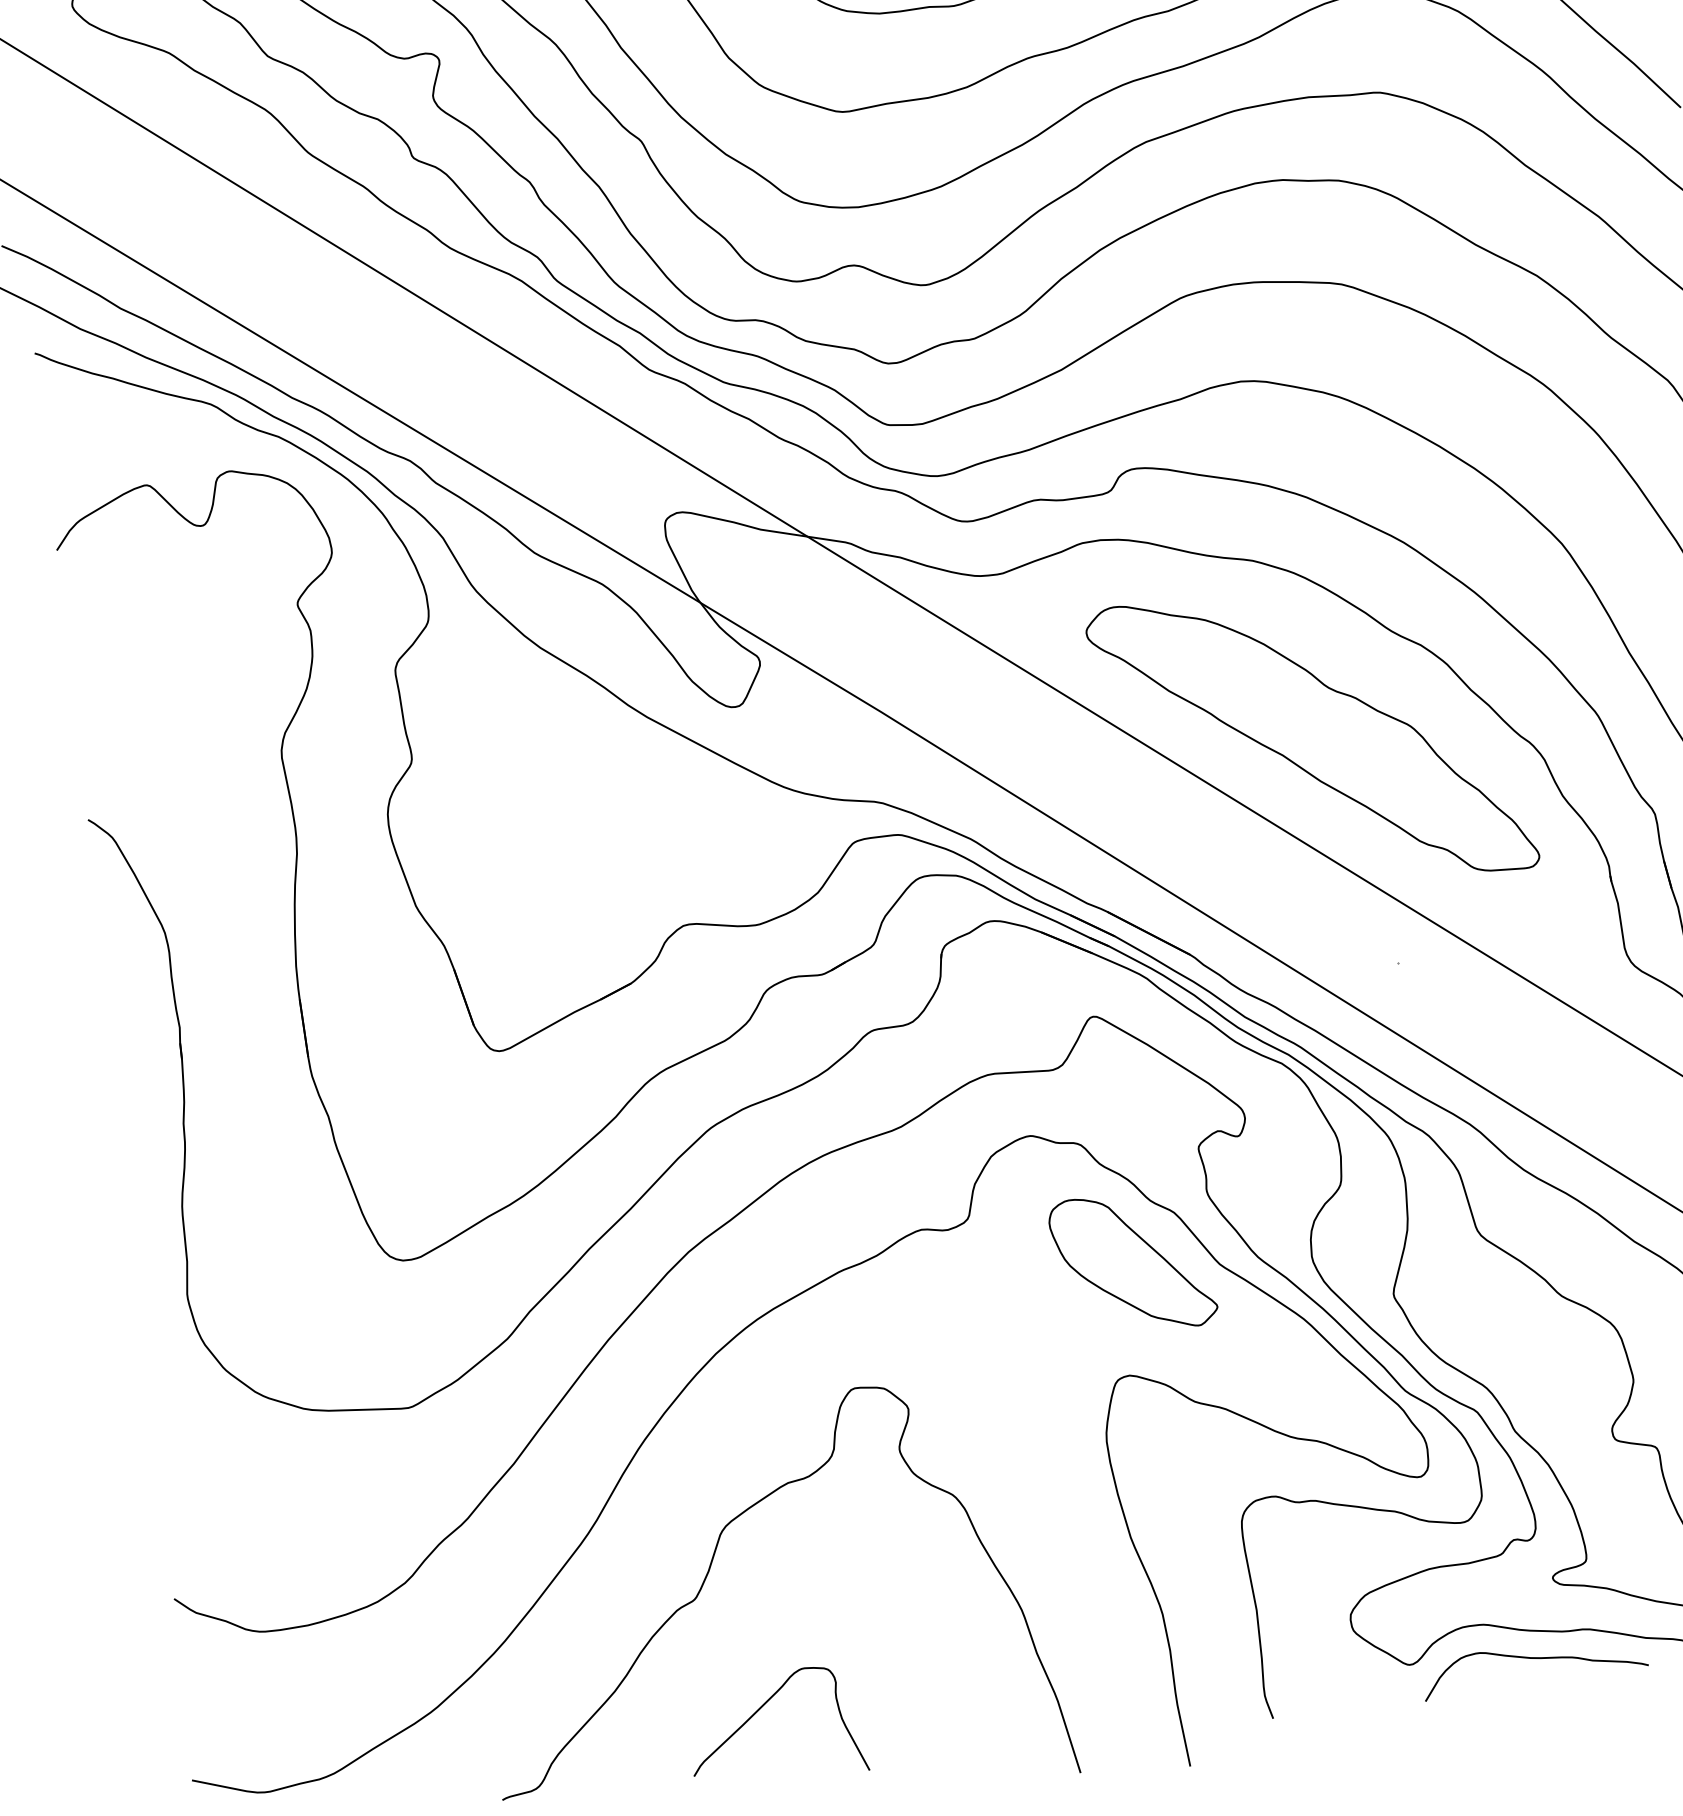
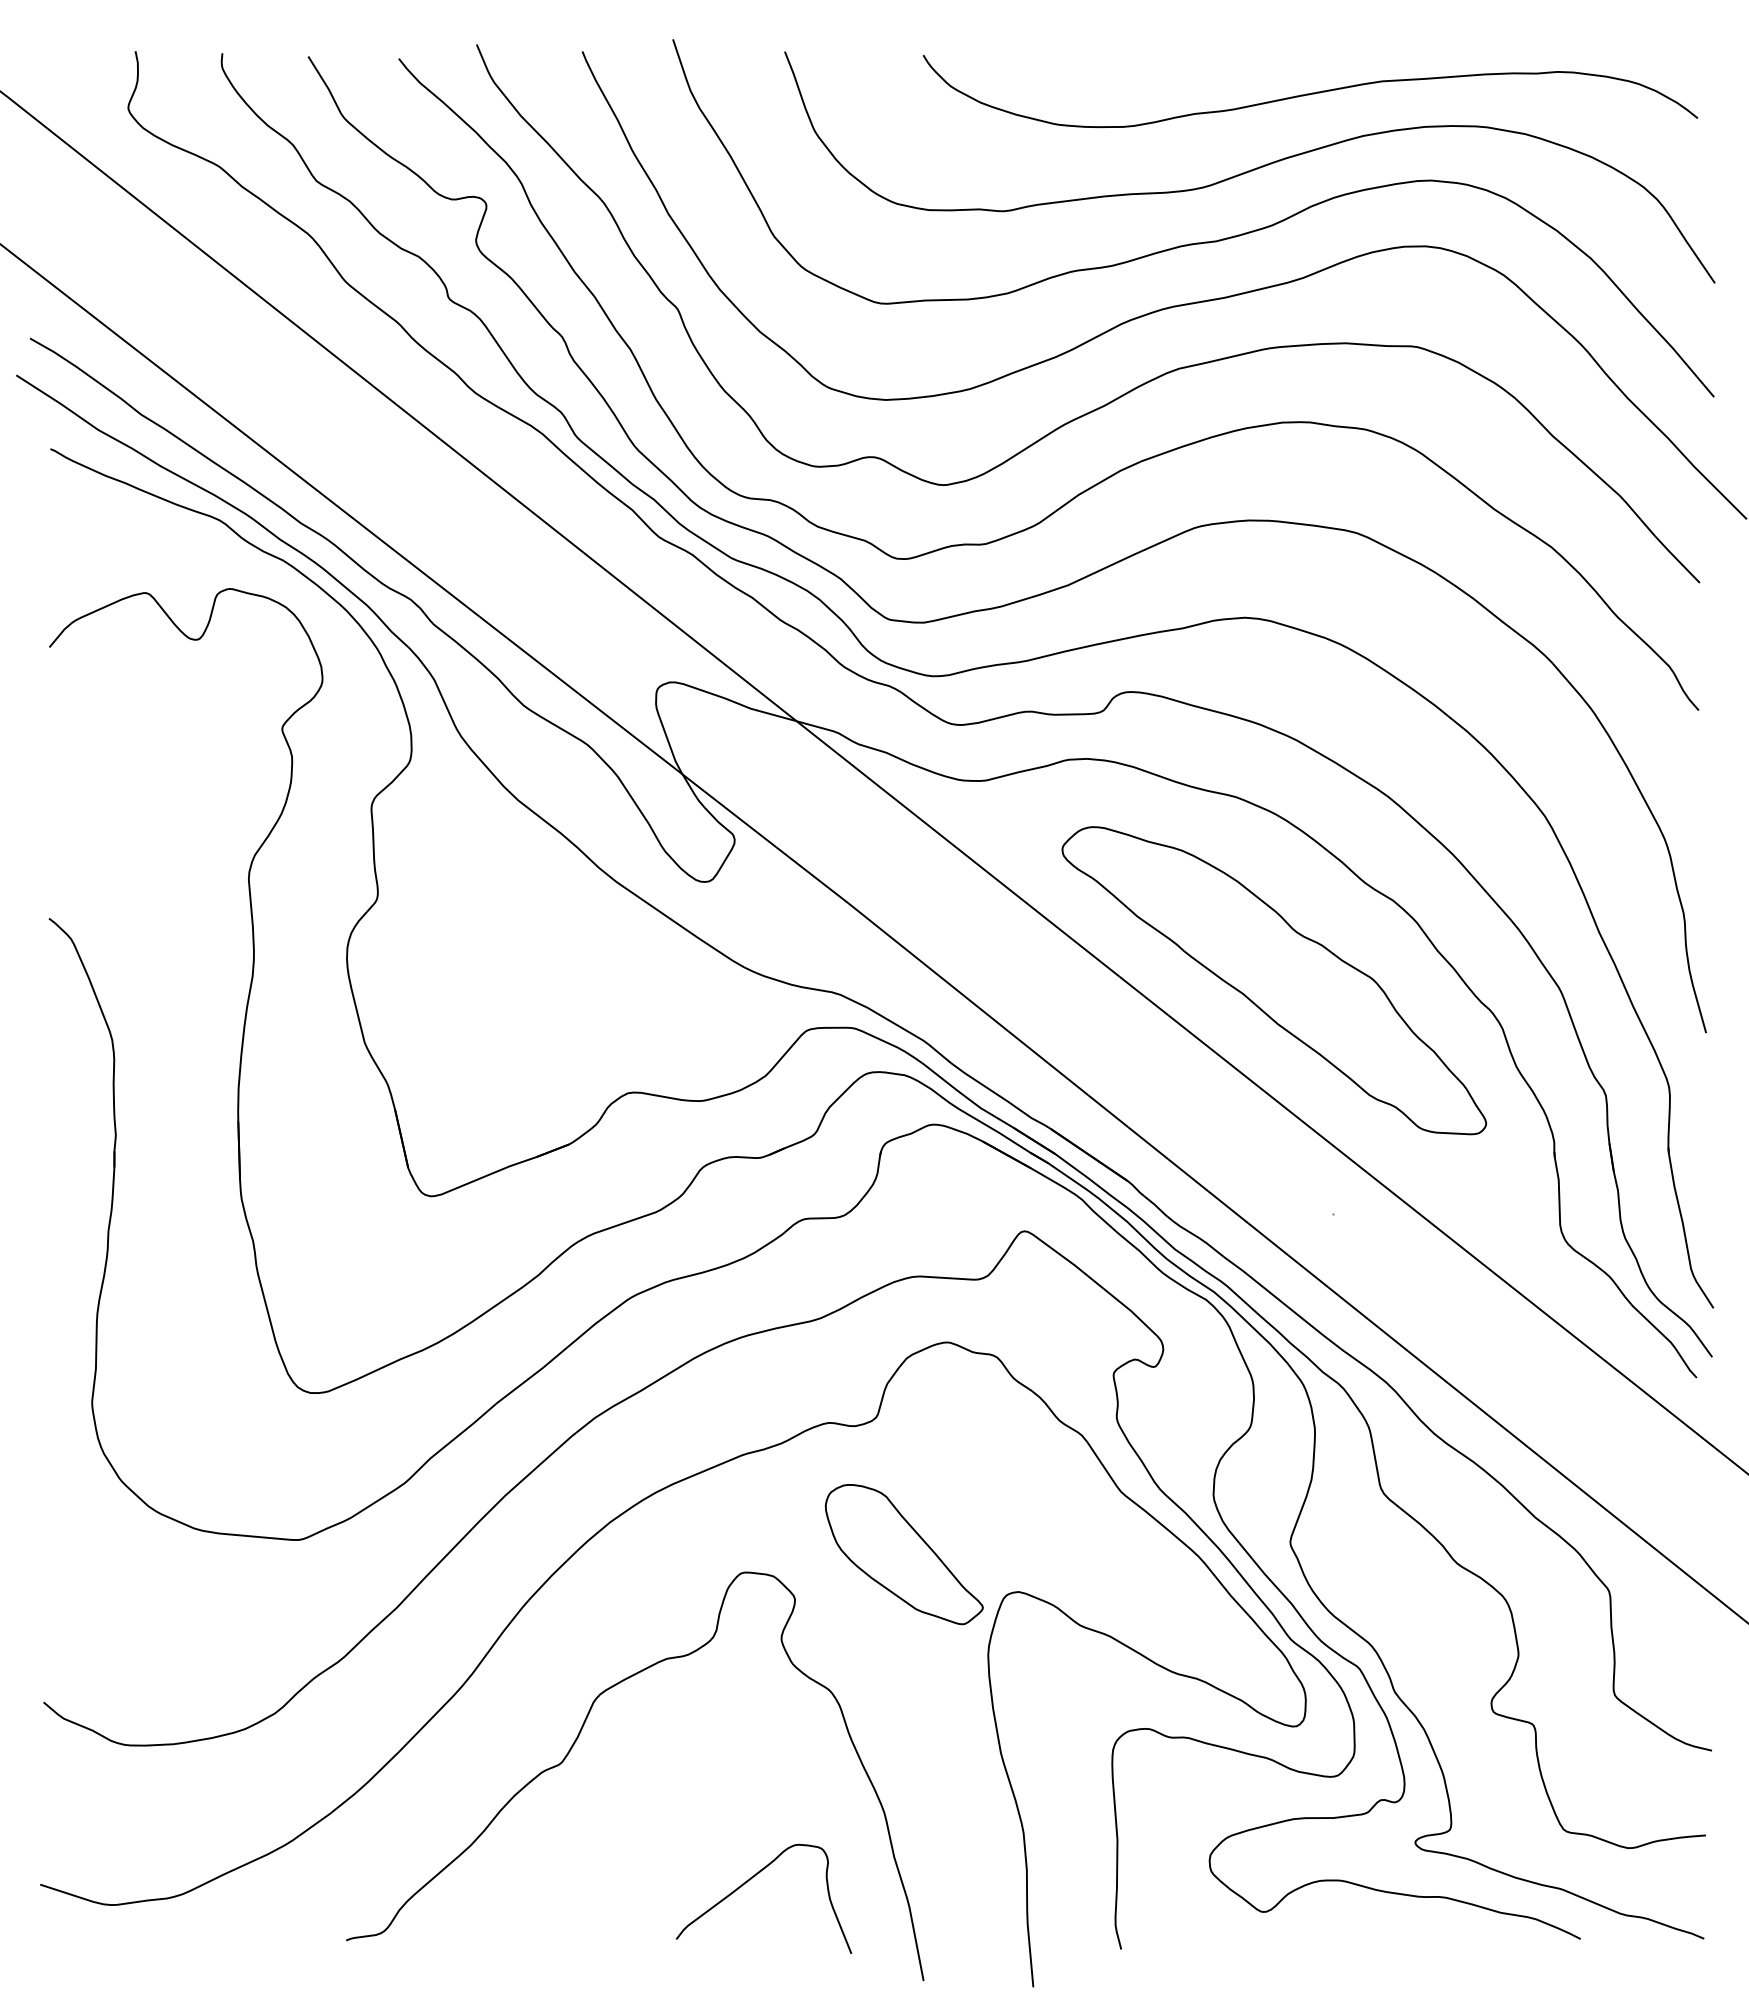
part: (1132, 1263) -> (903, 1554), moved
curve: (1534, 1658) -> (1387, 1920), removed
curve: (760, 1709) -> (750, 1880), moved

